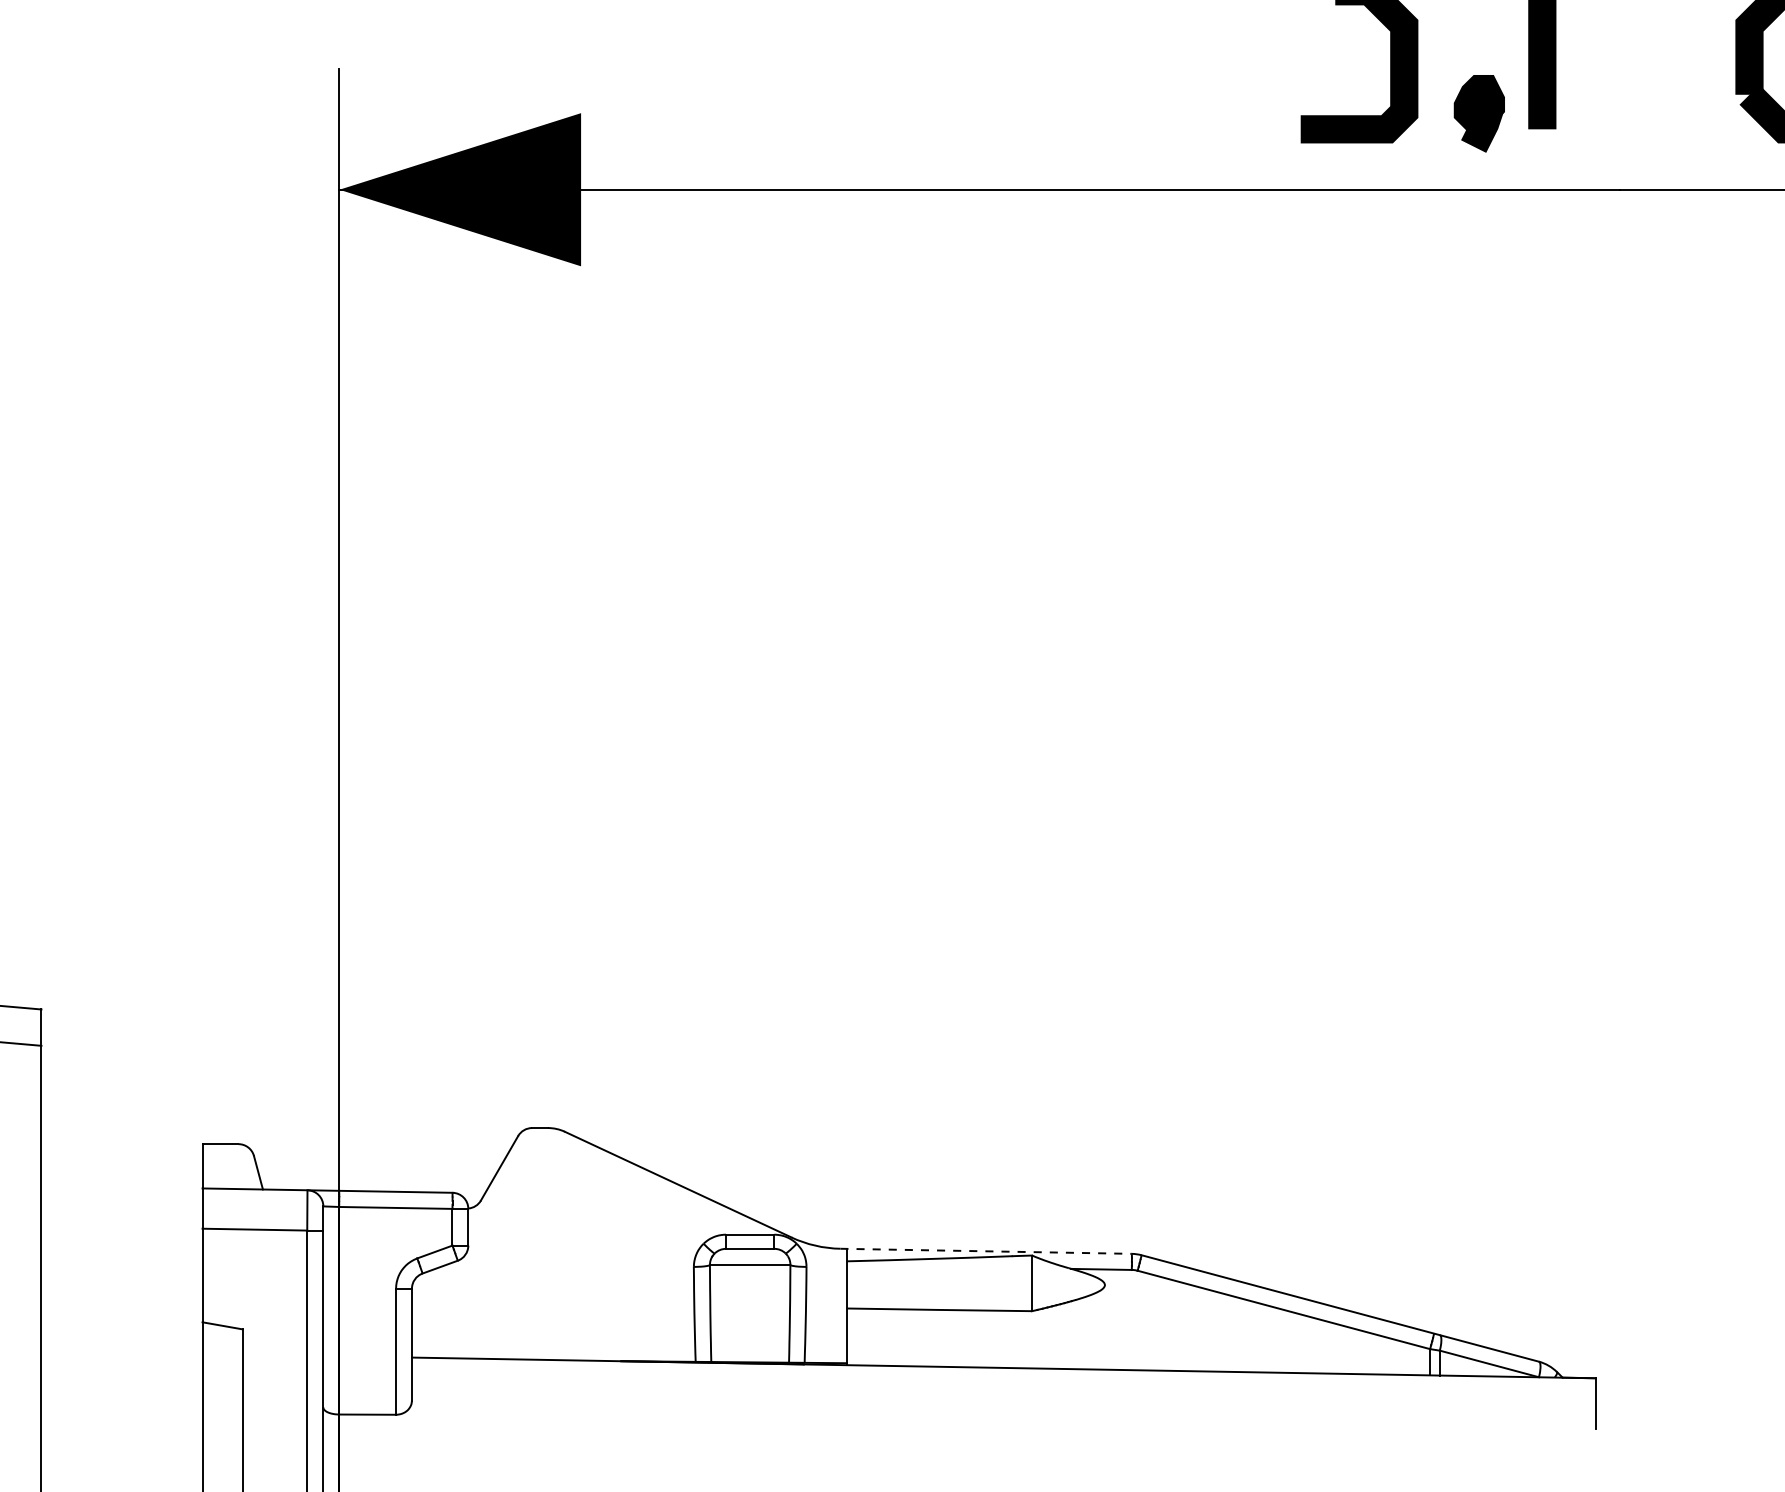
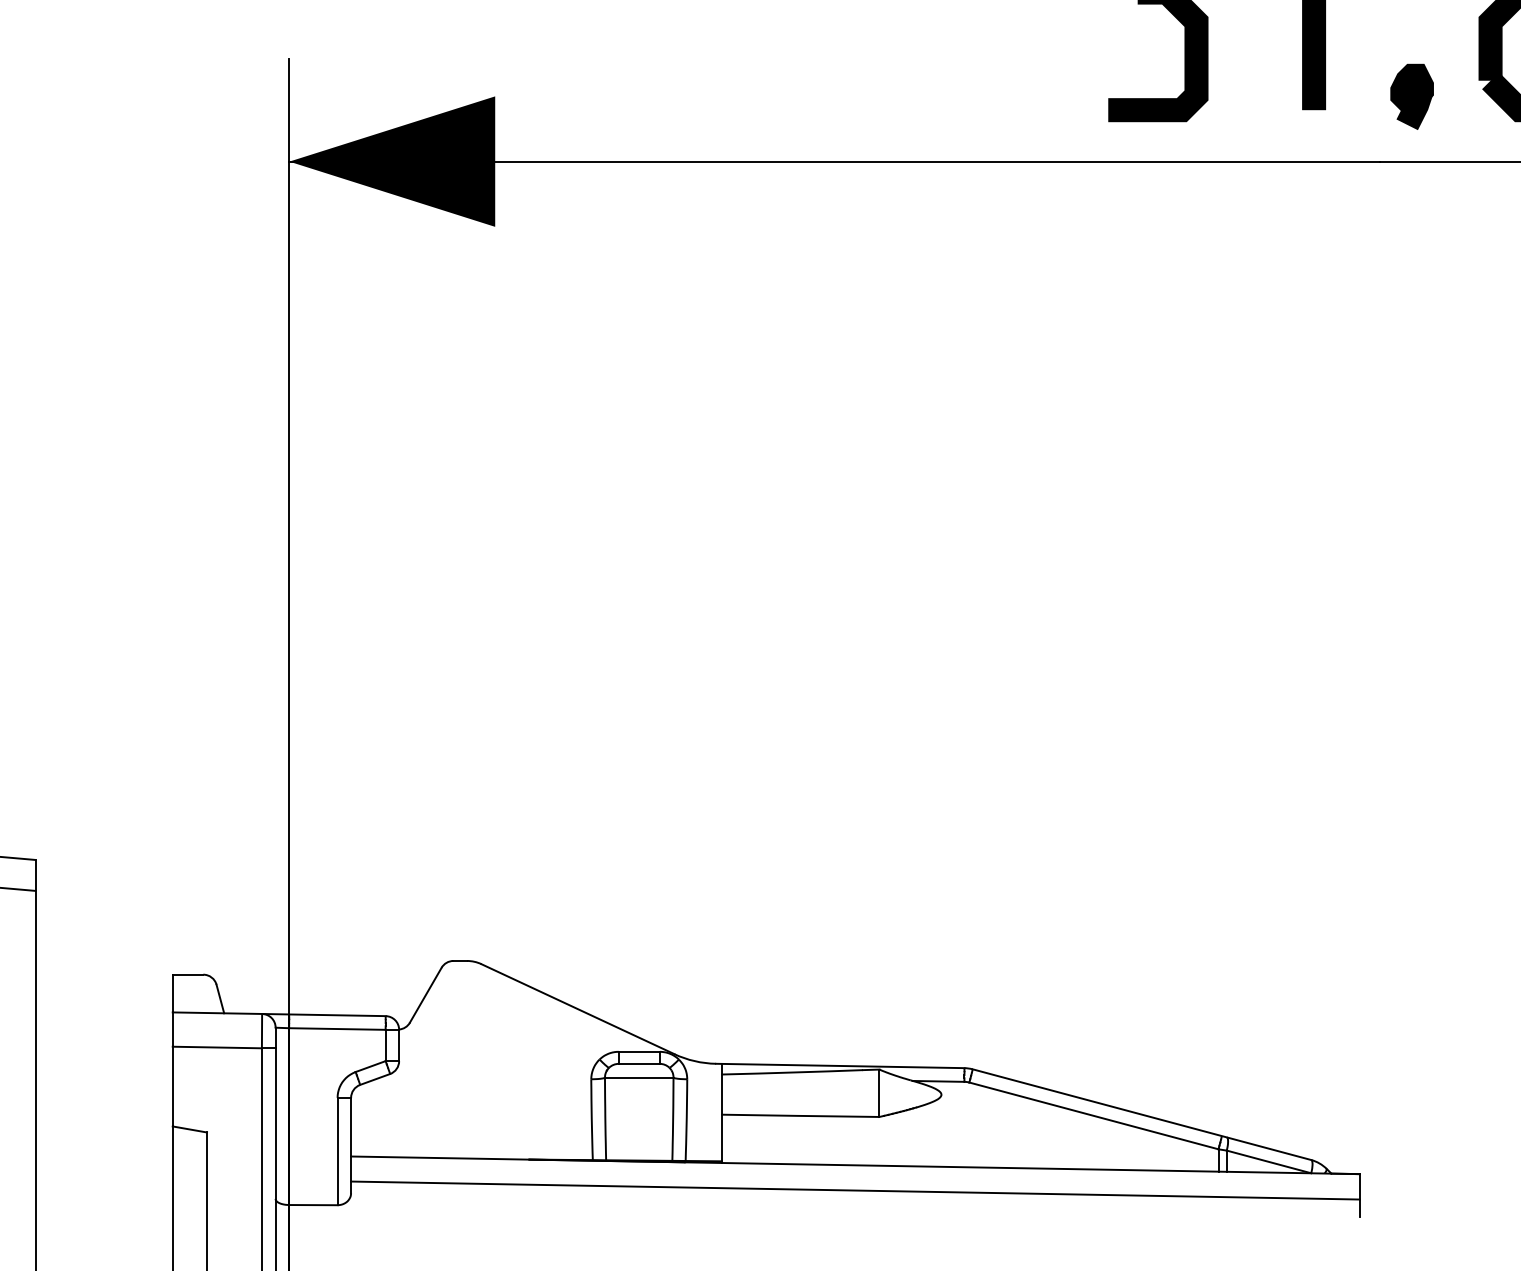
part: (1478, 113) -> (1411, 96), moved
line: (986, 1251) -> (840, 1066), dashed -> solid
line: (1003, 1397) -> (855, 1190), added

